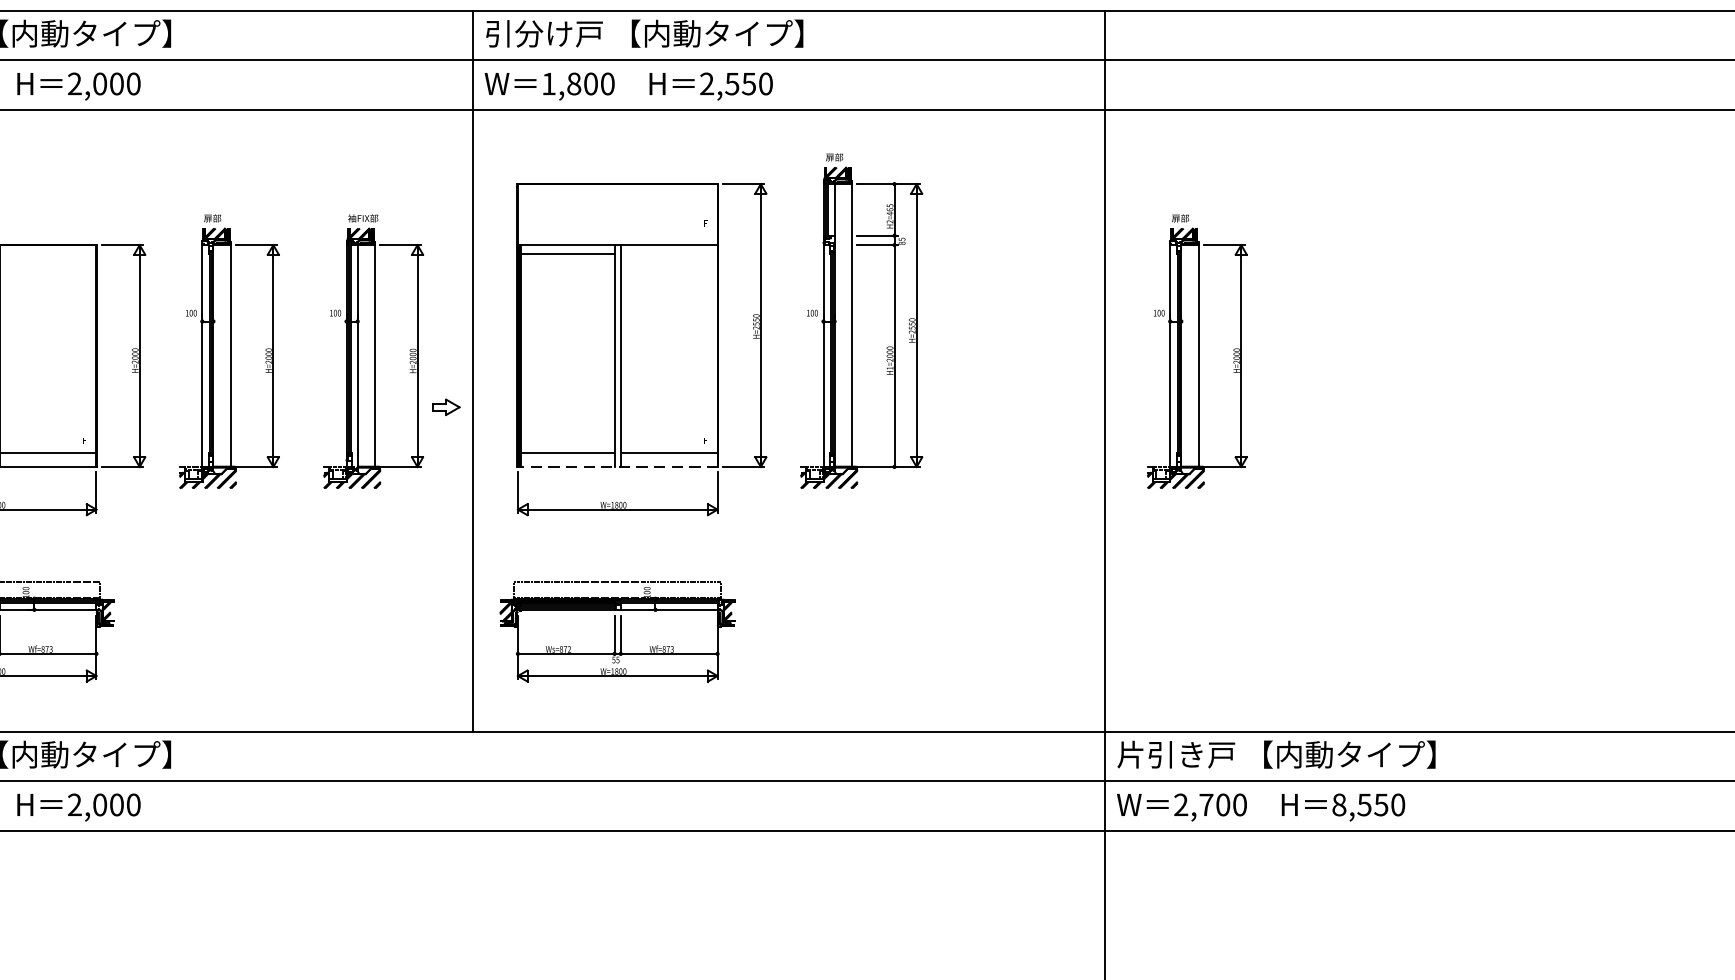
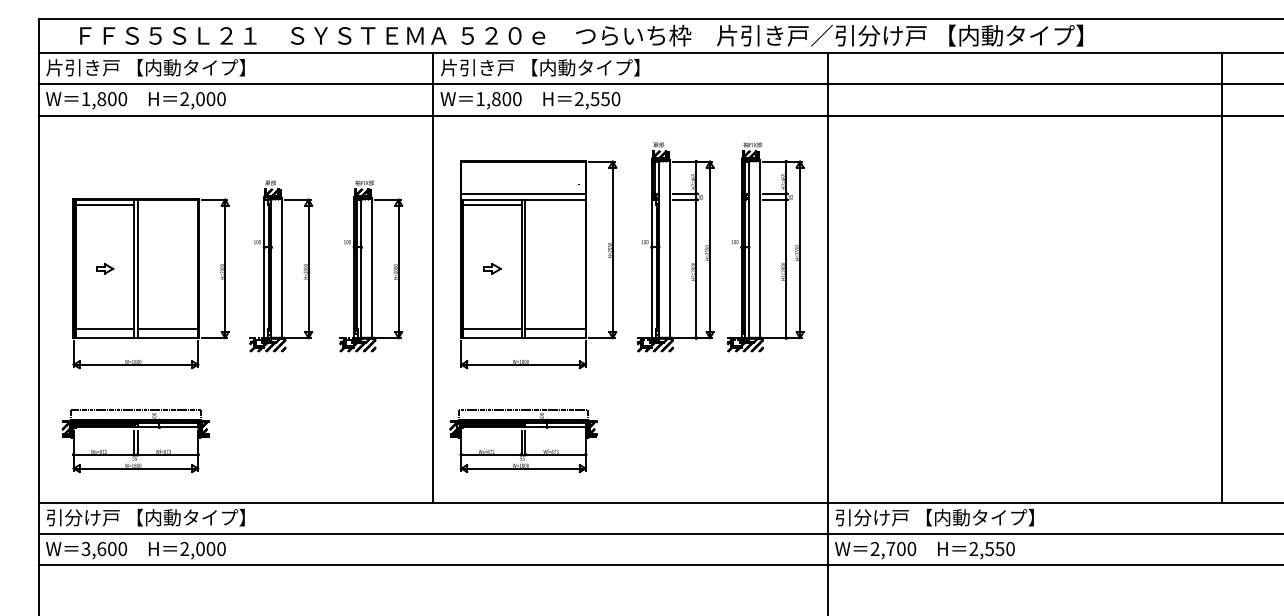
text: (529, 33) -> (468, 67), 引分け戸 【内動タイプ】 -> 片引き戸 【内動タイプ】
line: (617, 235) -> (523, 193), added
part: (1005, 321) -> (765, 247), added
part: (1197, 352) -> (885, 266), removed
part: (446, 406) -> (492, 268), moved
line: (617, 467) -> (523, 338), dashed -> solid
text: (1160, 754) -> (862, 517), 片引き戸 【内動タイプ】 -> 引分け戸 【内動タイプ】
text: (1338, 805) -> (973, 549), 8,550 -> 2,550

